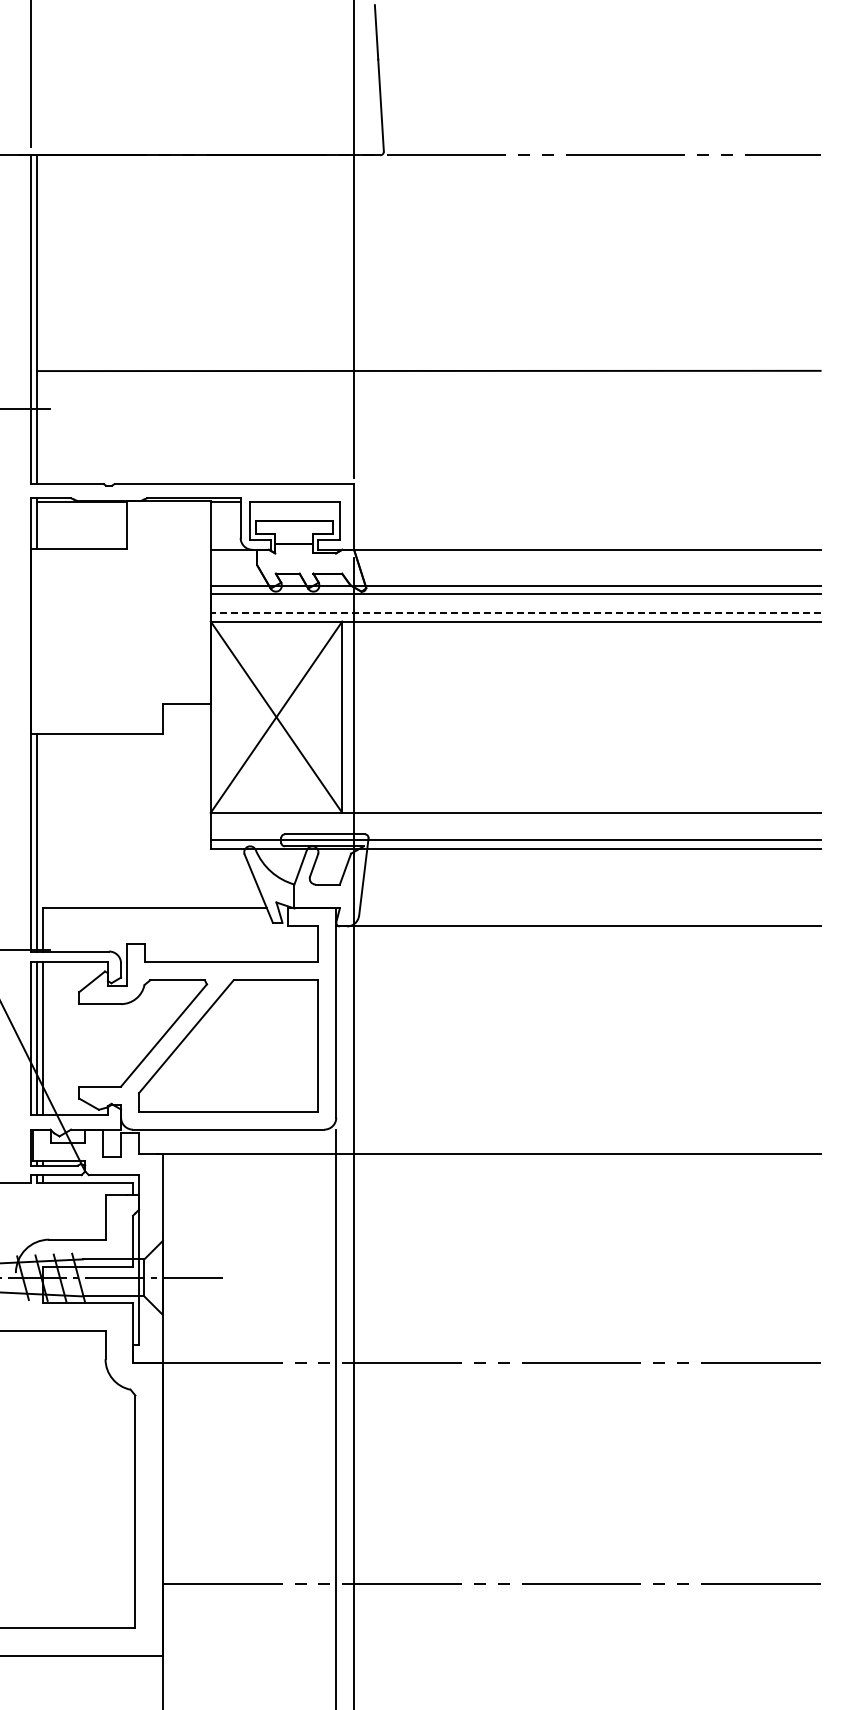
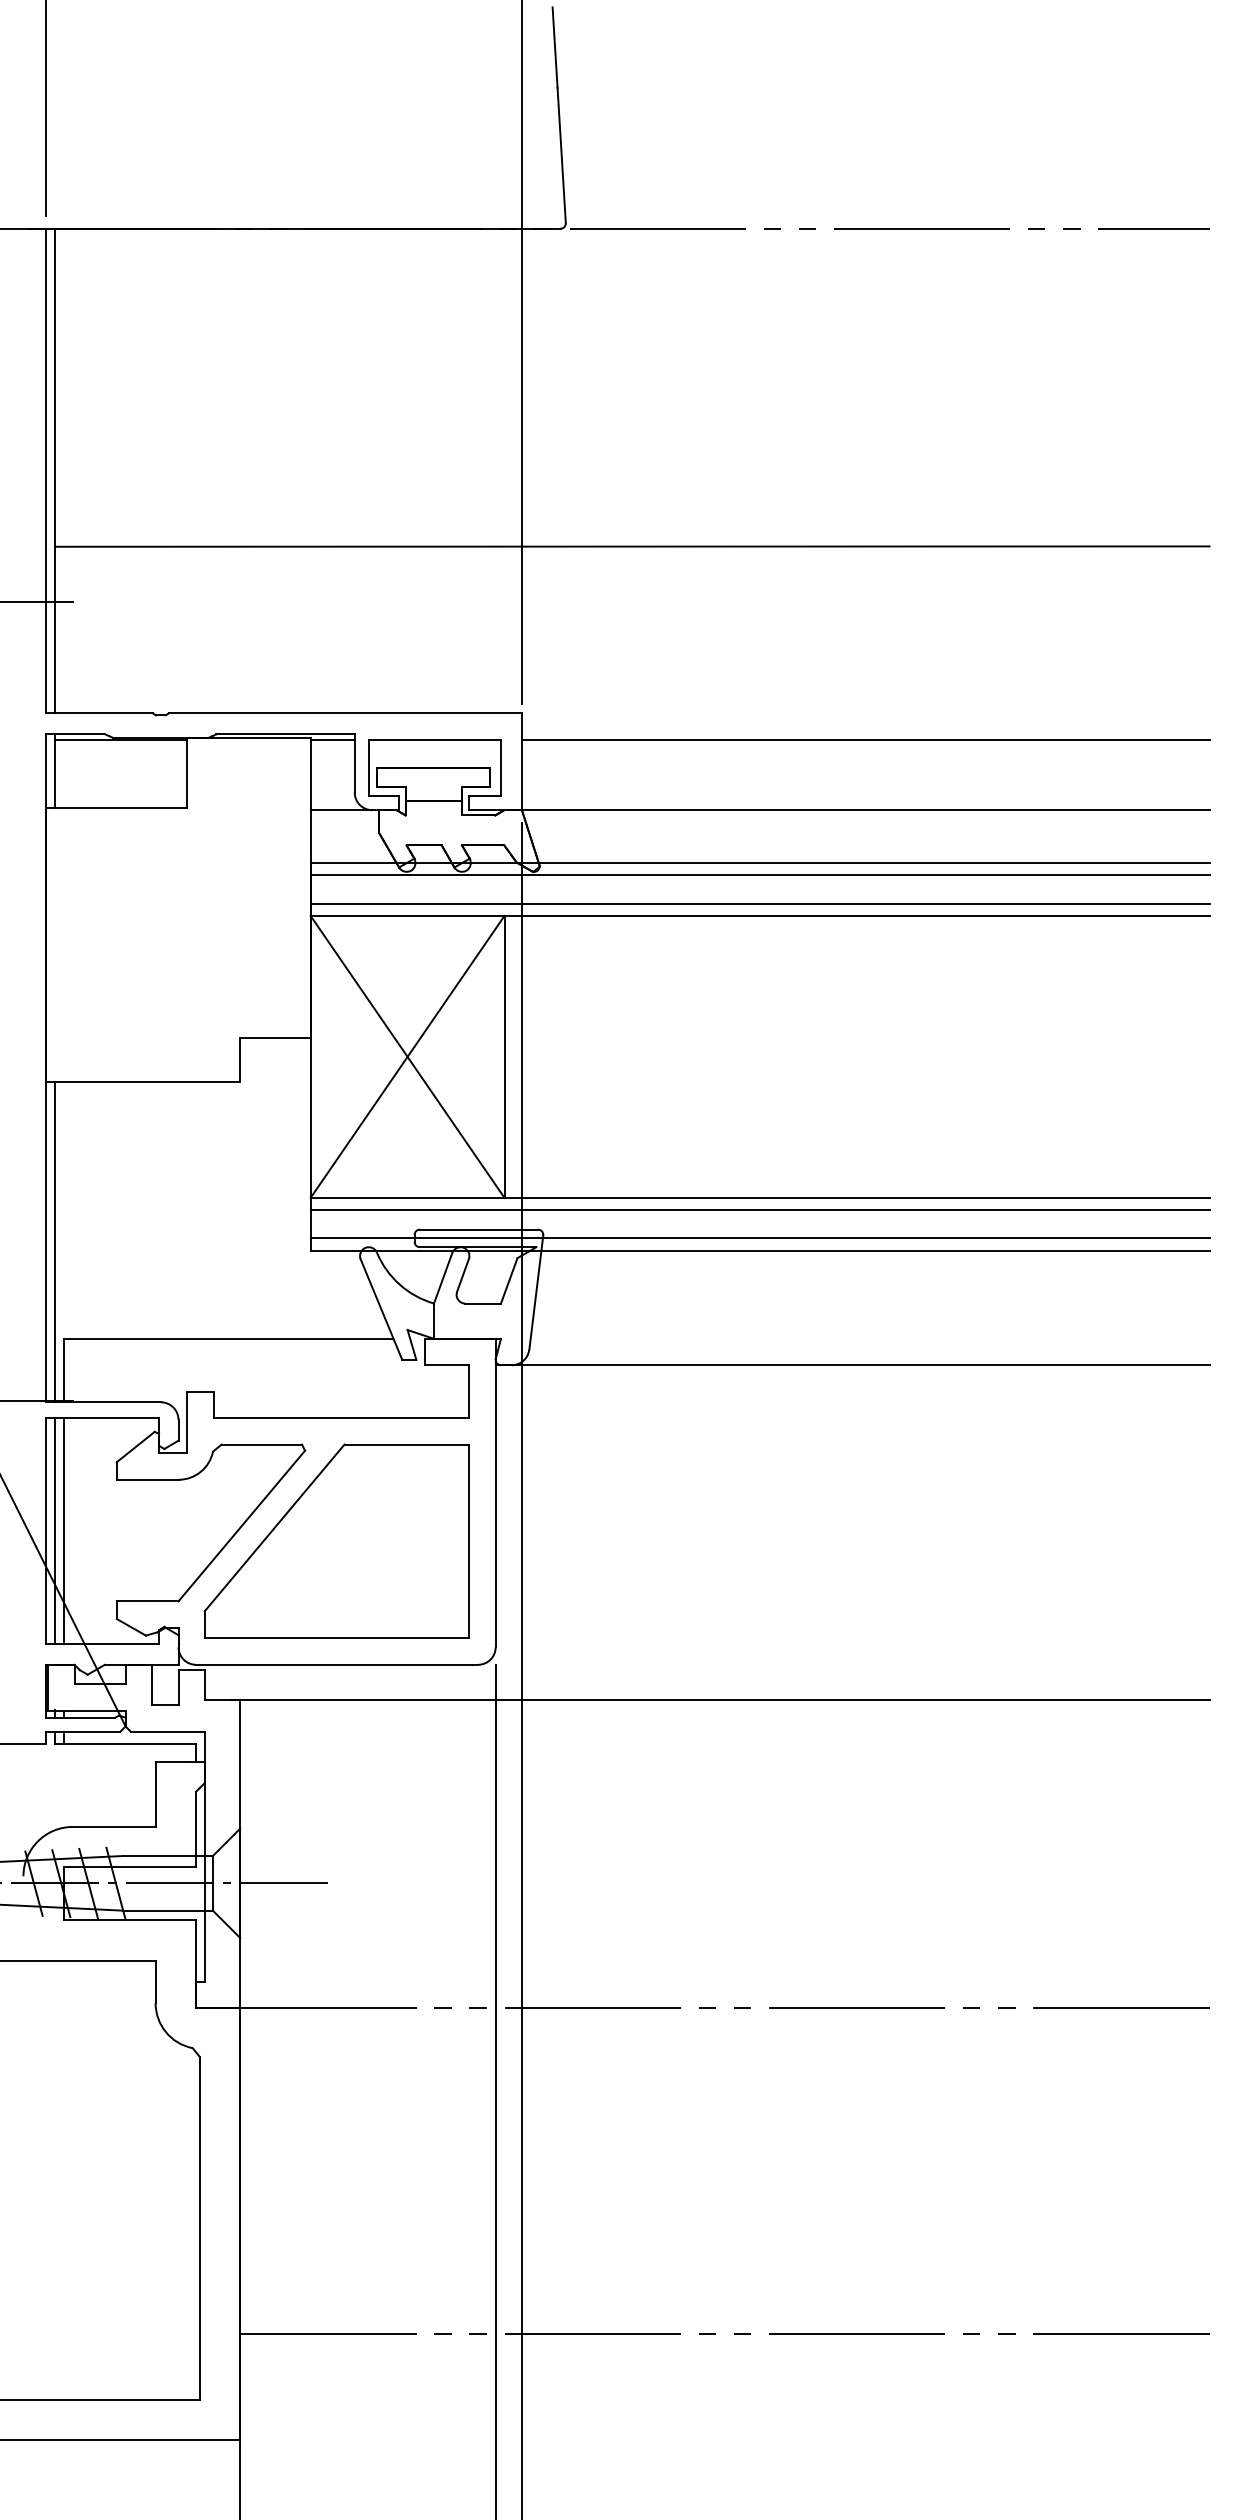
line: (587, 502) -> (865, 740), added
line: (515, 613) -> (759, 904), dashed -> solid
line: (515, 821) -> (759, 1210), added

